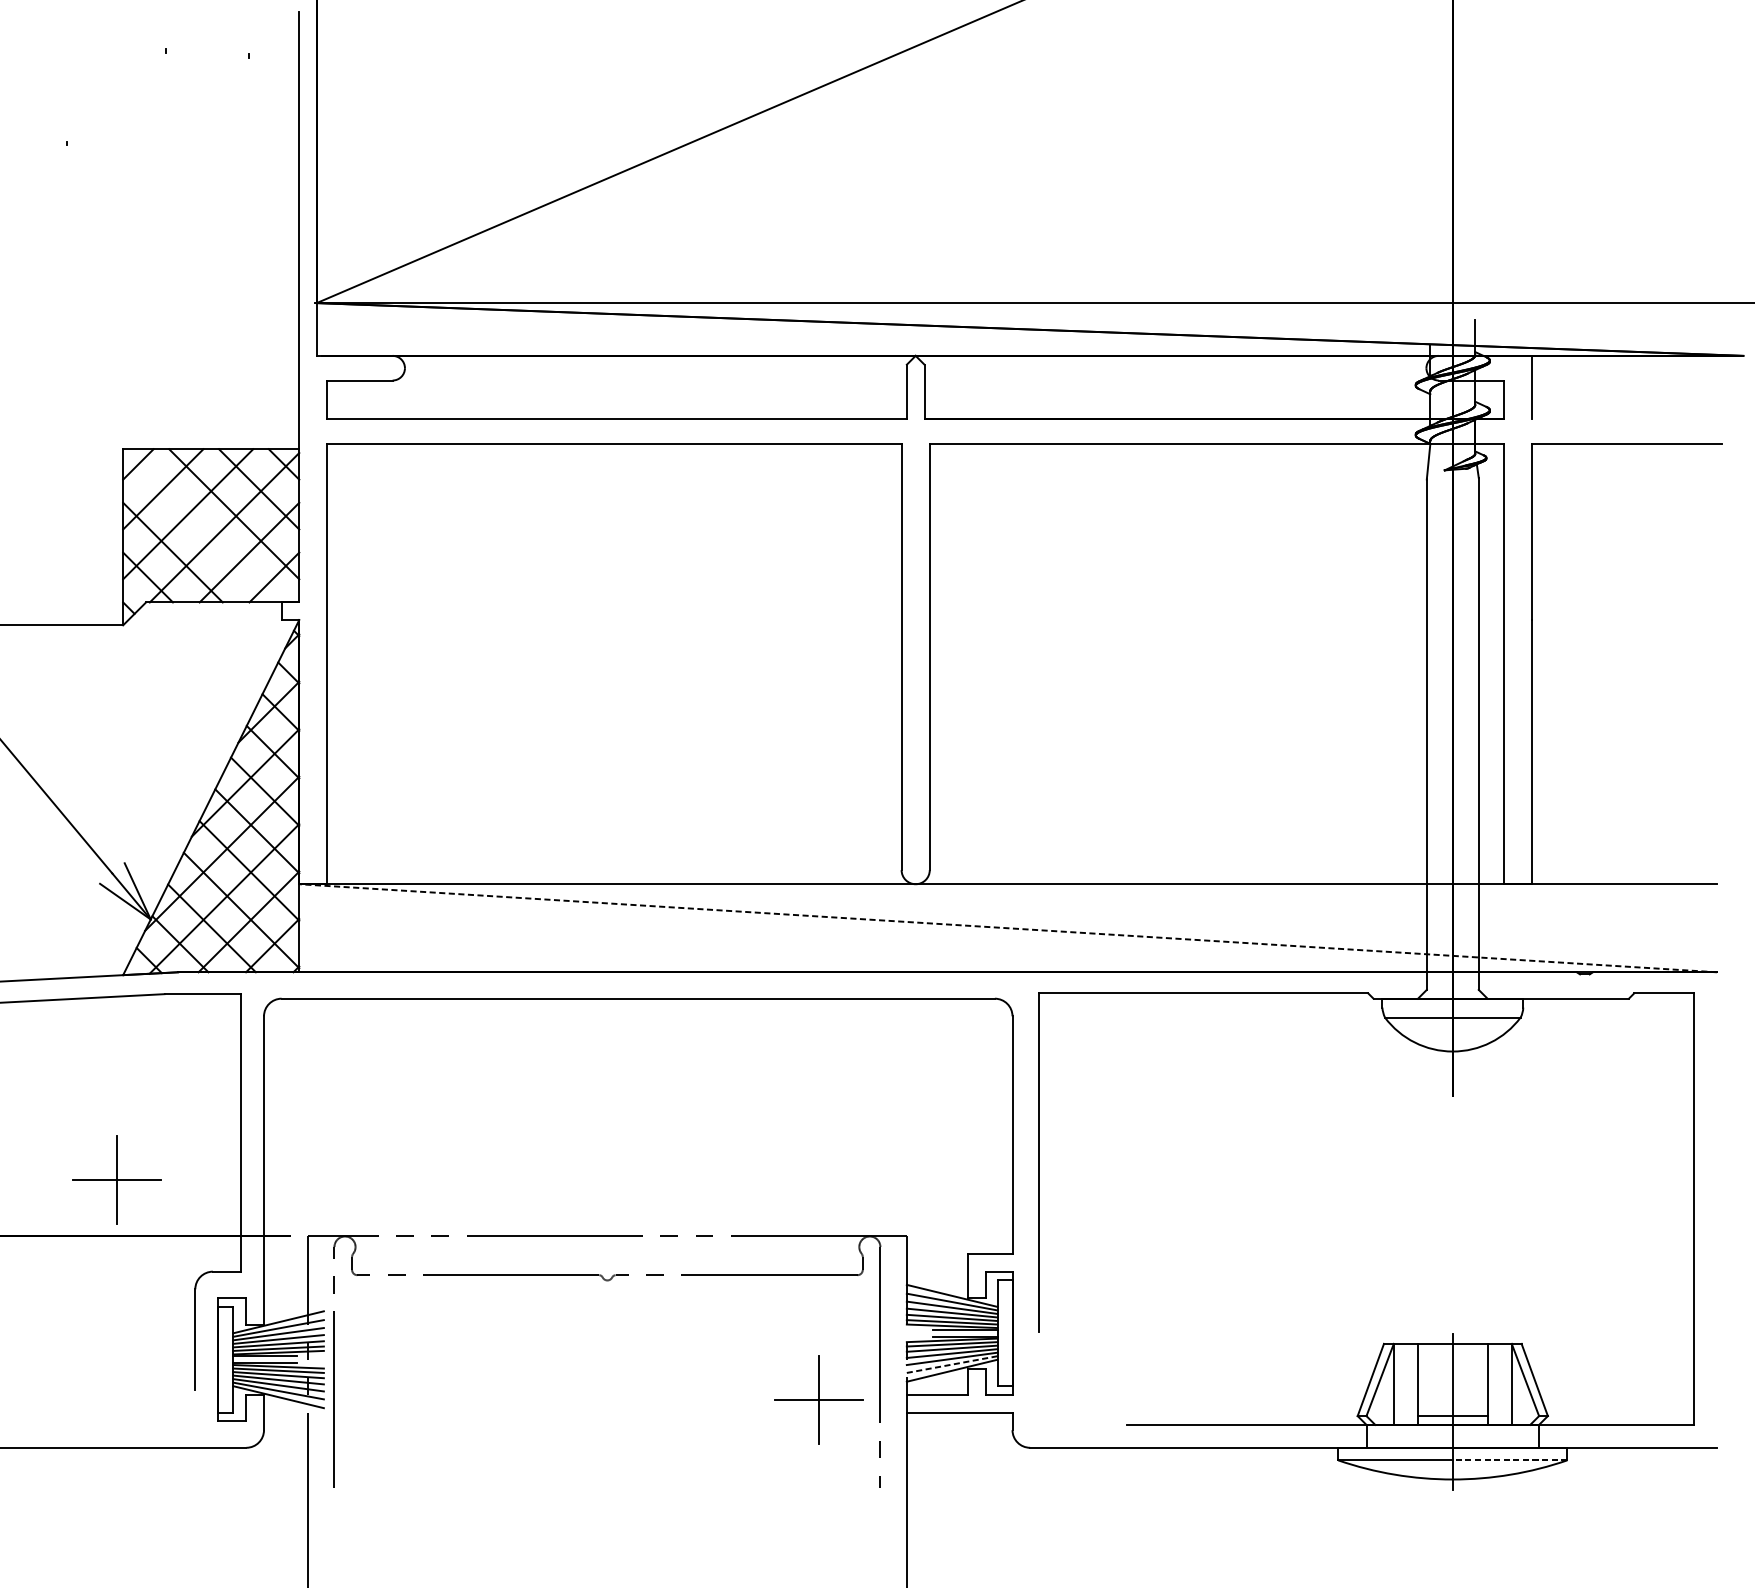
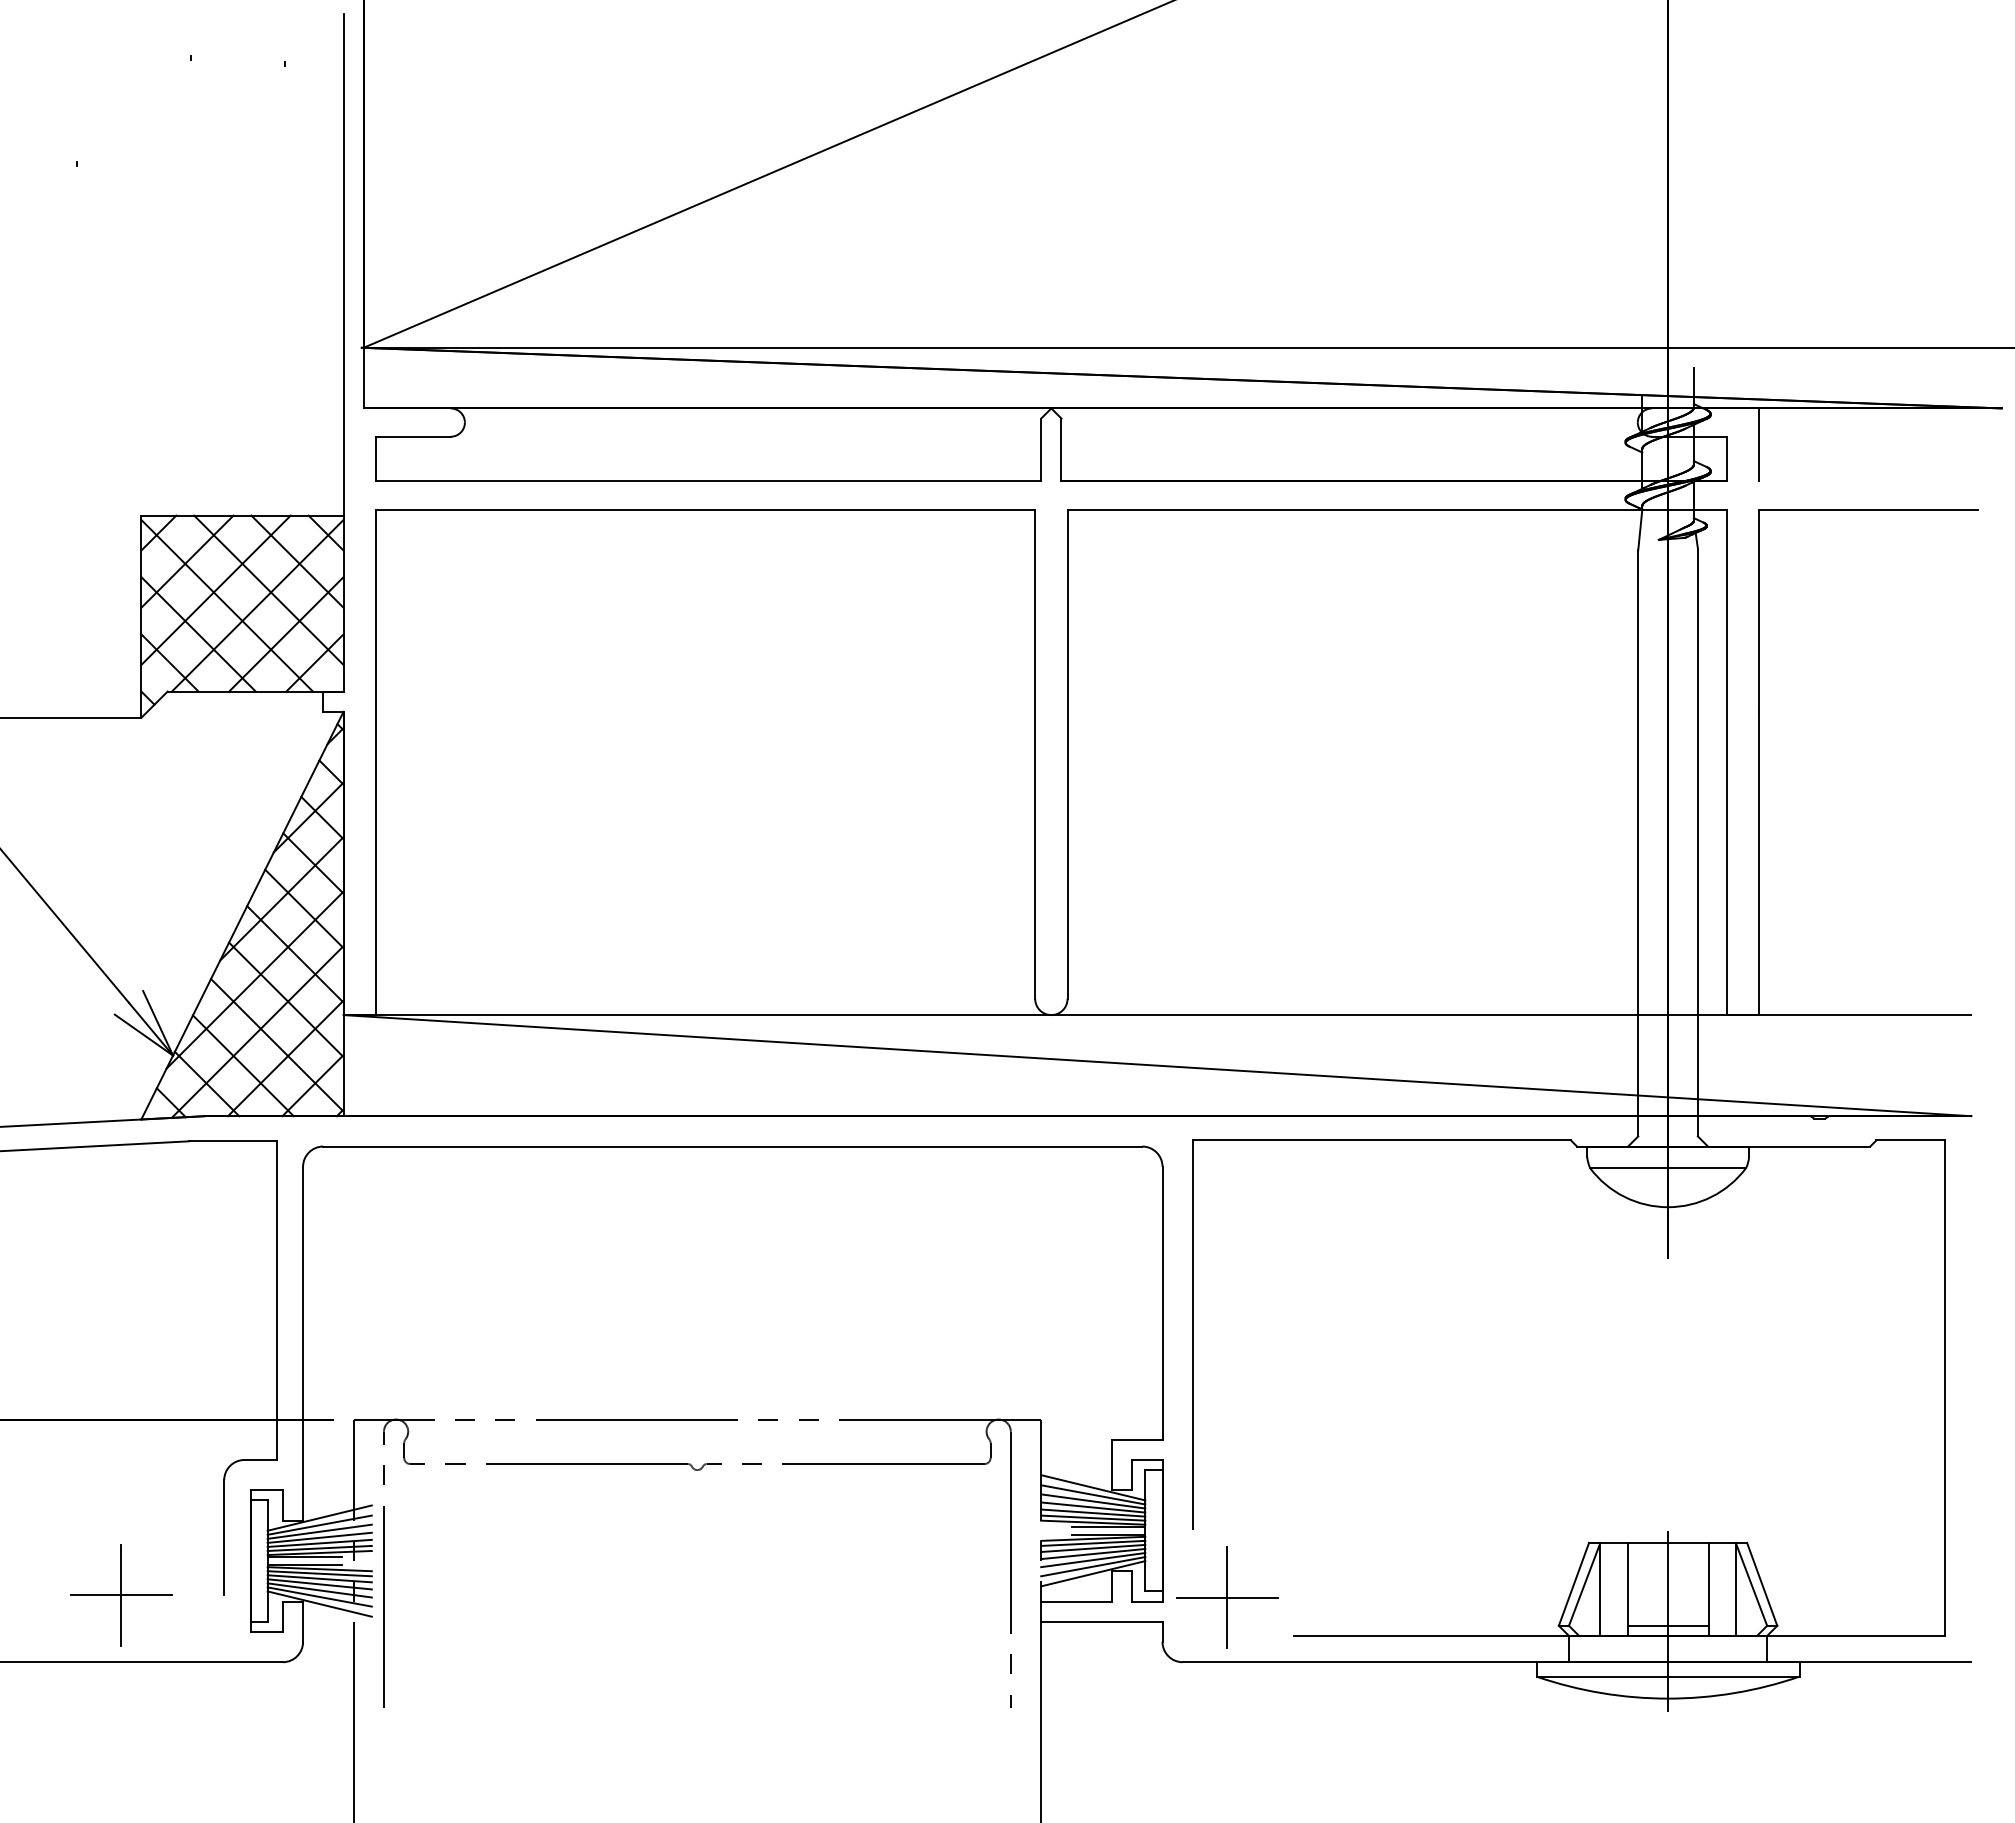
line: (197, 527) -> (226, 605), added
line: (1008, 928) -> (1157, 1065), dashed -> solid
part: (117, 1179) -> (121, 1595), moved
line: (952, 1364) -> (1093, 1566), dashed -> solid
part: (819, 1400) -> (1227, 1597), moved
line: (1509, 1460) -> (1733, 1676), dashed -> solid

